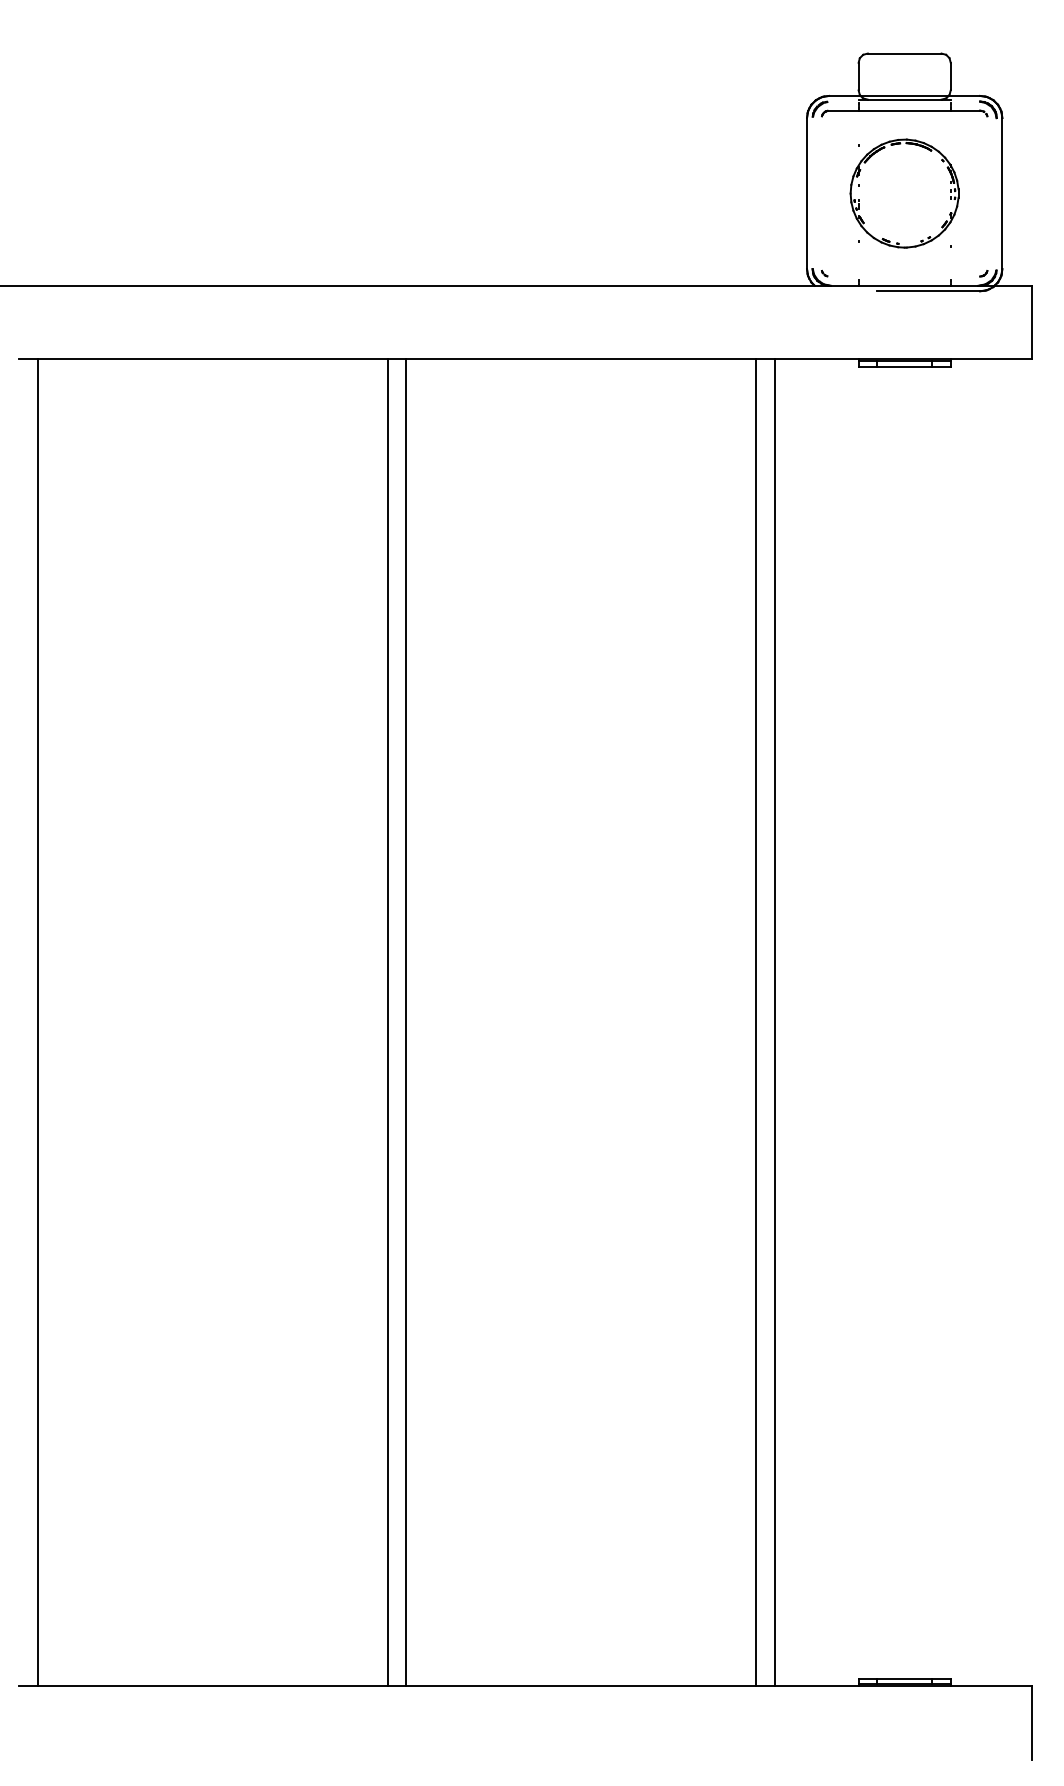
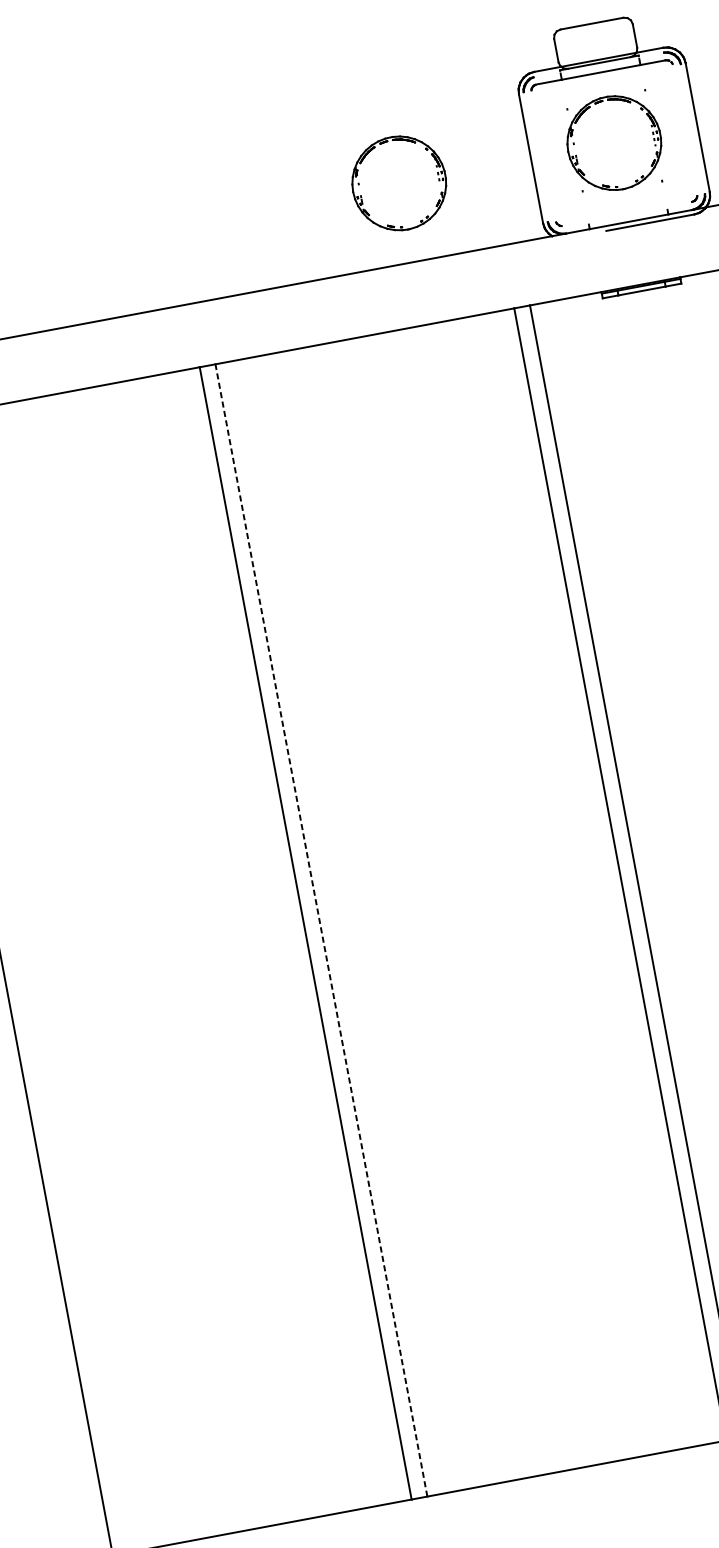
part: (652, 193) -> (399, 183), added
line: (406, 1022) -> (321, 930), solid -> dashed

